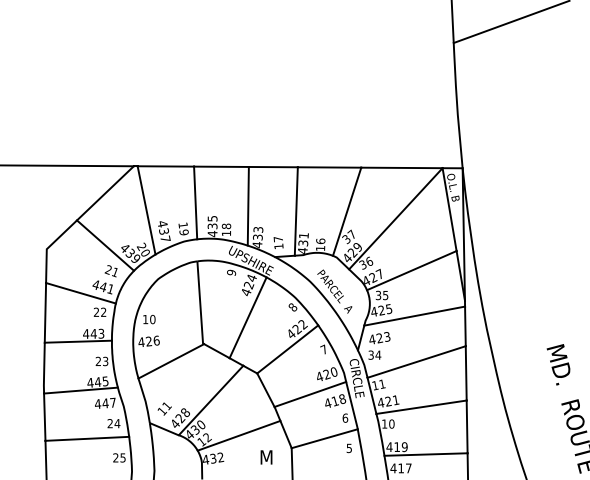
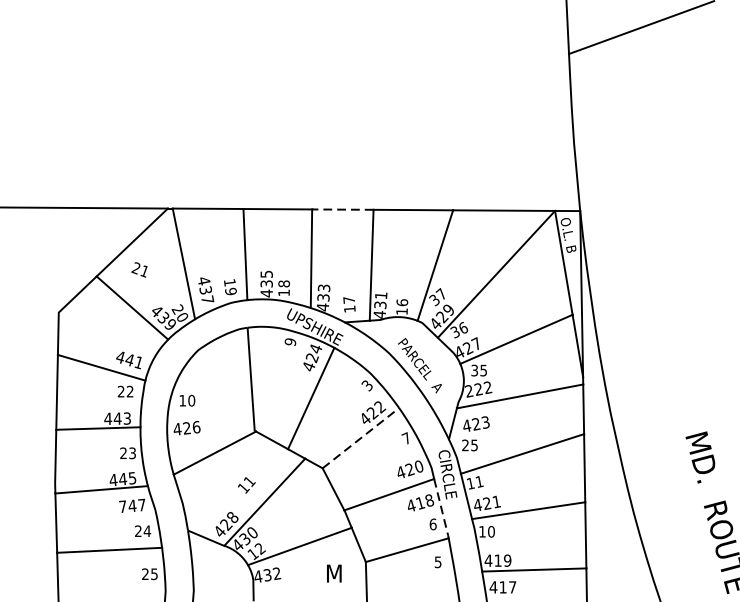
line: (272, 167) -> (341, 210), solid -> dashed
text: (110, 271) -> (138, 270), moved
text: (292, 307) -> (366, 385), 8 -> 3
text: (381, 310) -> (478, 389), 425 -> 222
line: (287, 349) -> (360, 438), solid -> dashed
text: (374, 354) -> (469, 444), 34 -> 25
text: (97, 403) -> (122, 505), 447 -> 747
line: (352, 406) -> (442, 509), solid -> dashed
text: (164, 408) -> (246, 484), moved

